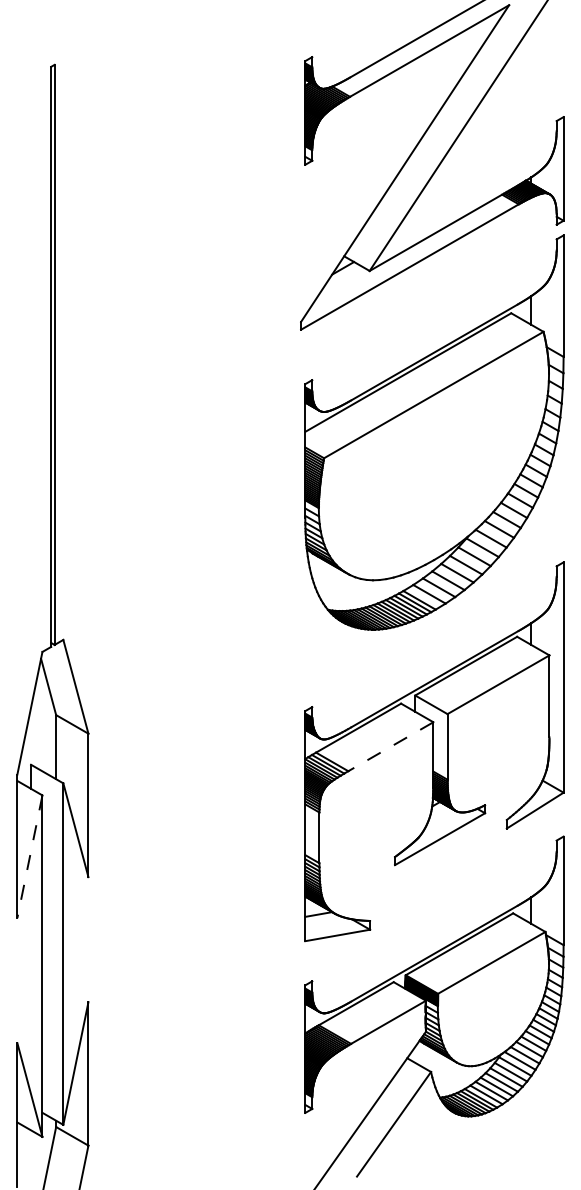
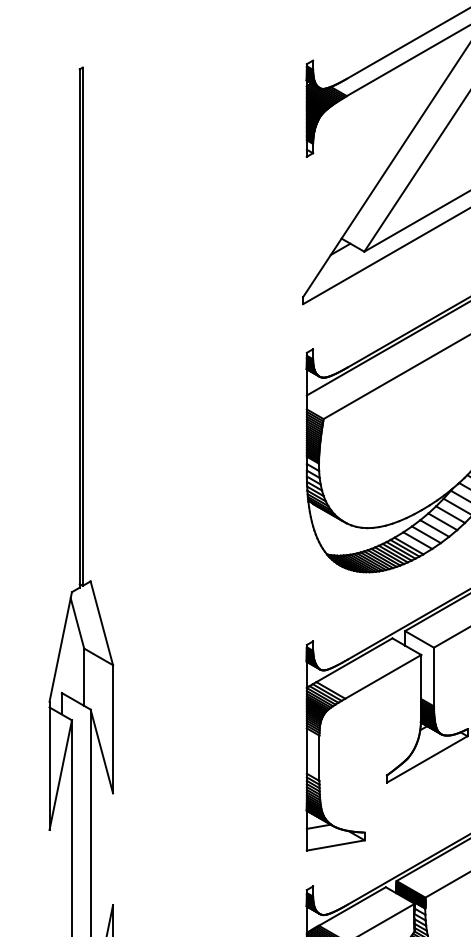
line: (390, 746) -> (382, 676), dashed -> solid
line: (29, 856) -> (60, 774), dashed -> solid

